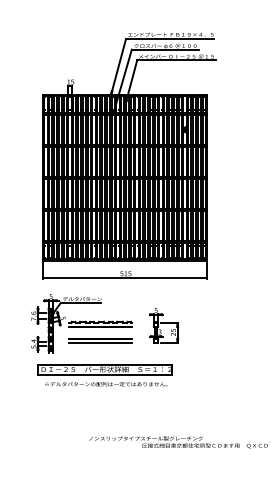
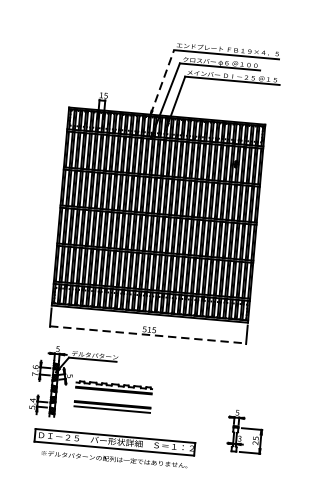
line: (118, 66) -> (162, 82), solid -> dashed
line: (125, 278) -> (148, 335), solid -> dashed
part: (164, 325) -> (245, 431), moved

